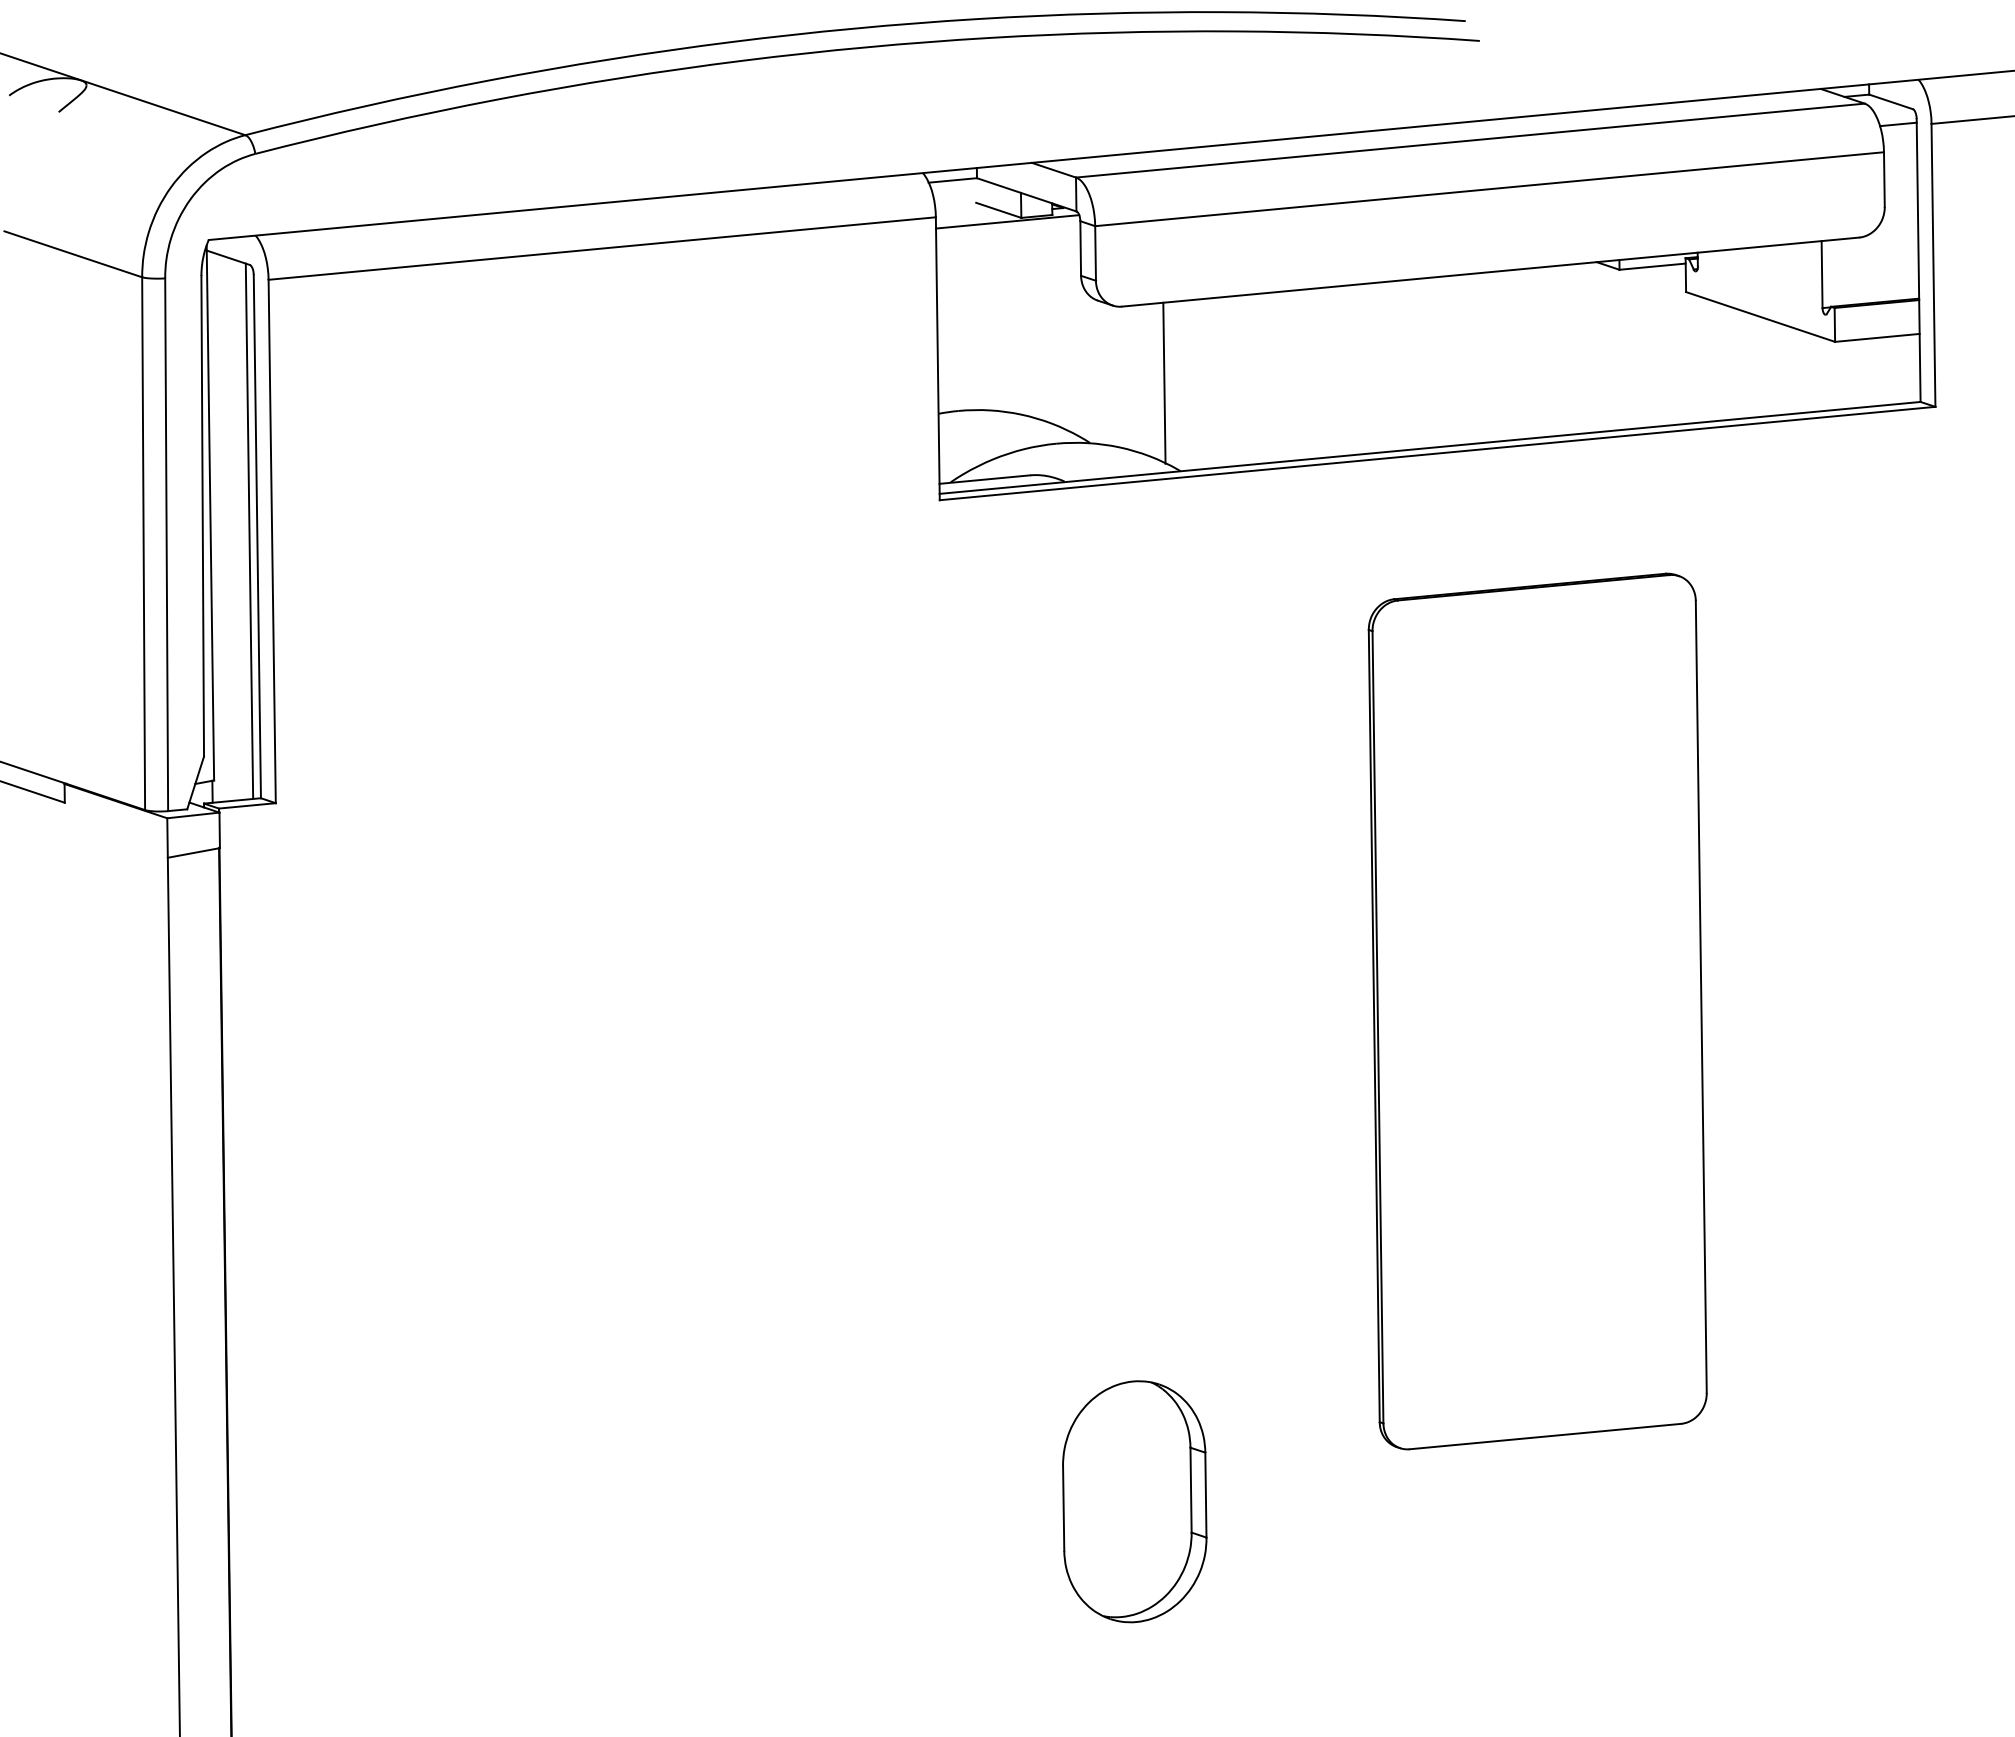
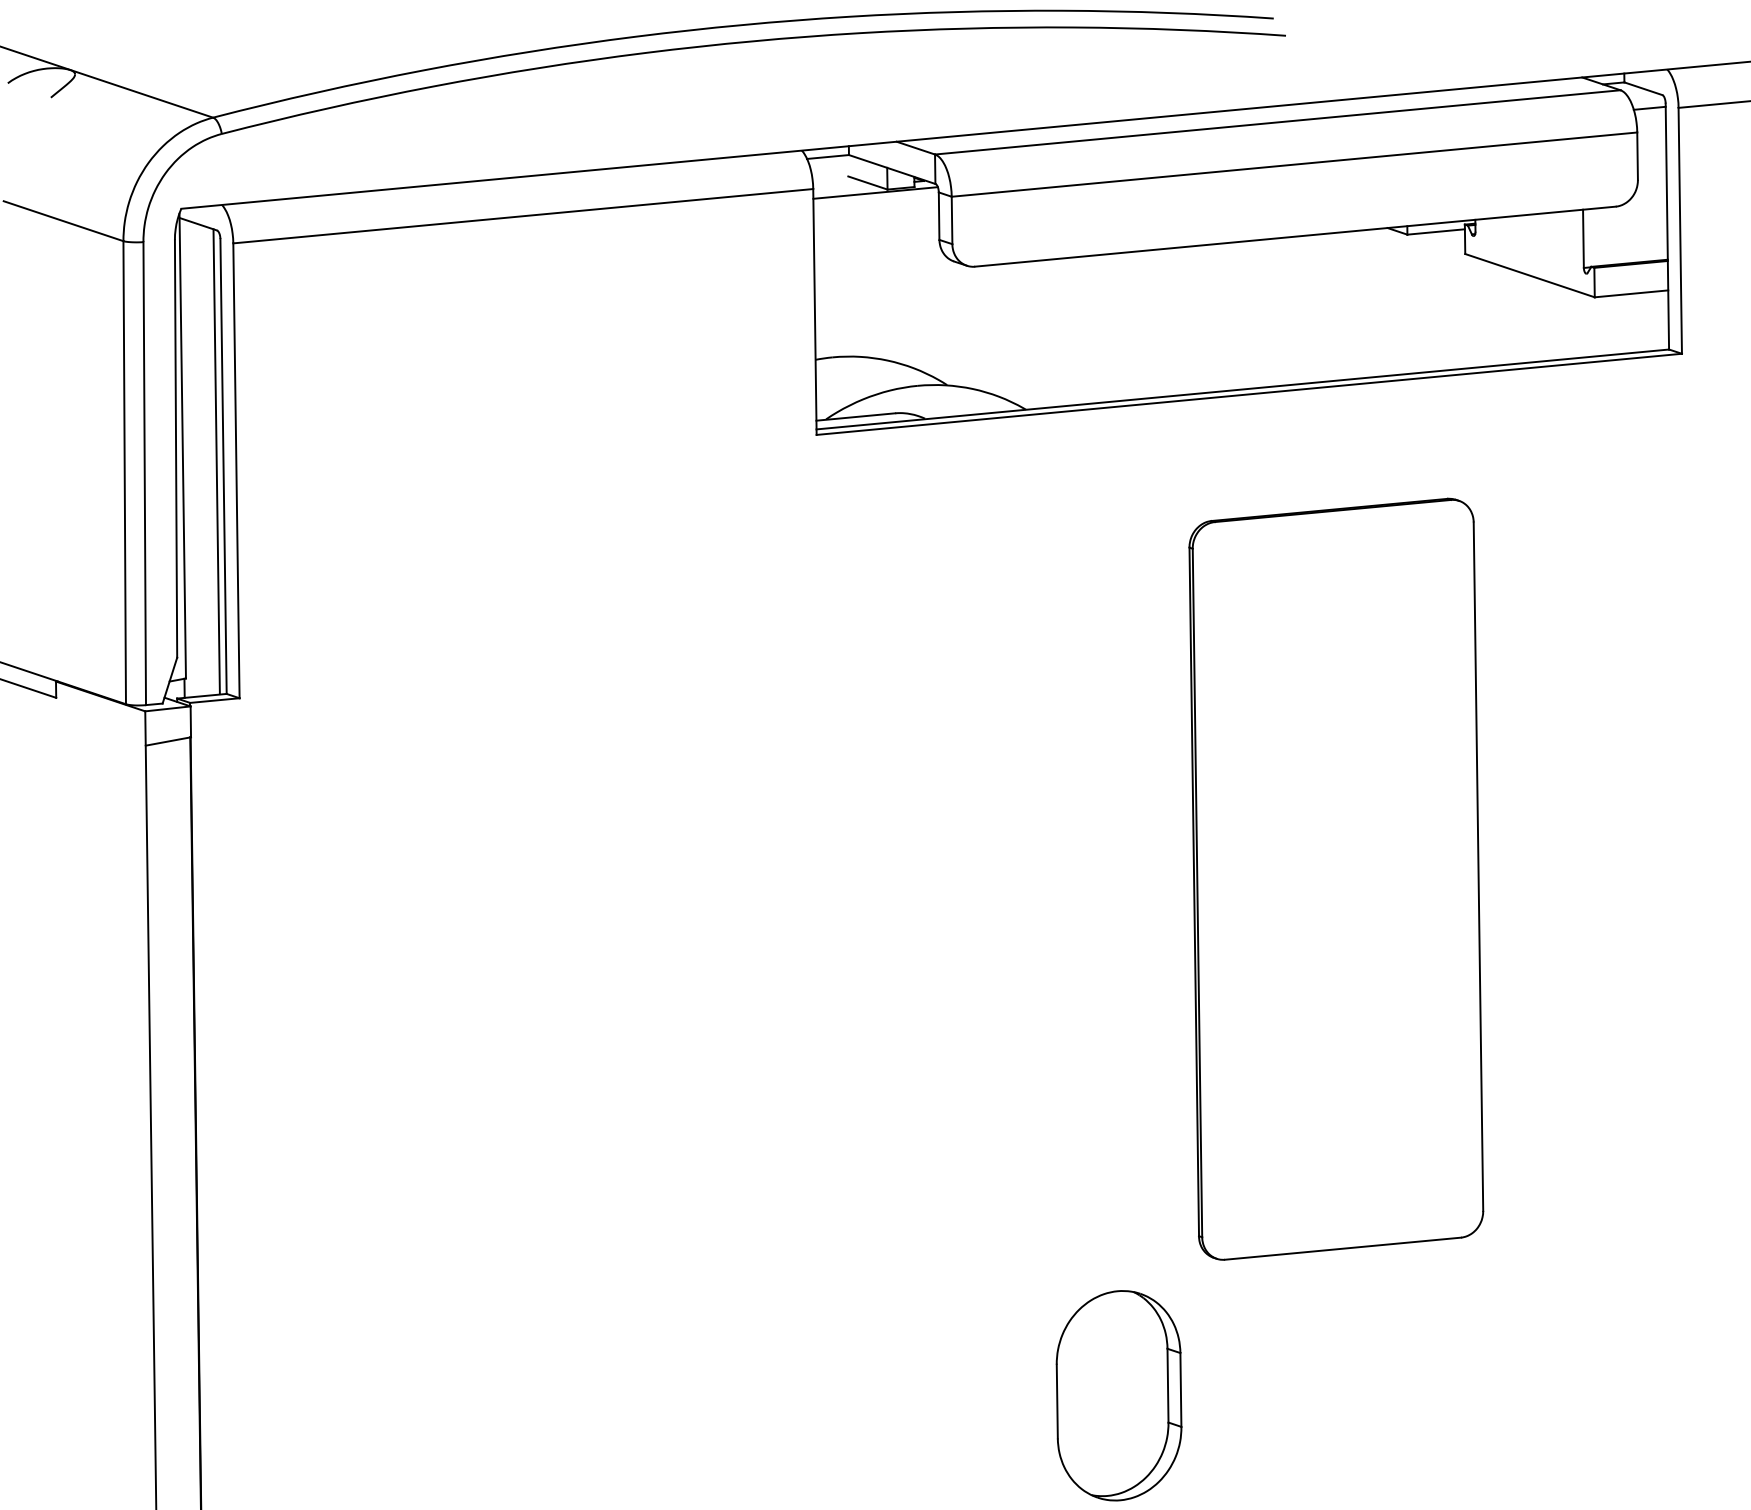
line: (1164, 382) -> (1011, 332), removed
part: (1134, 1501) -> (1118, 1395), moved

